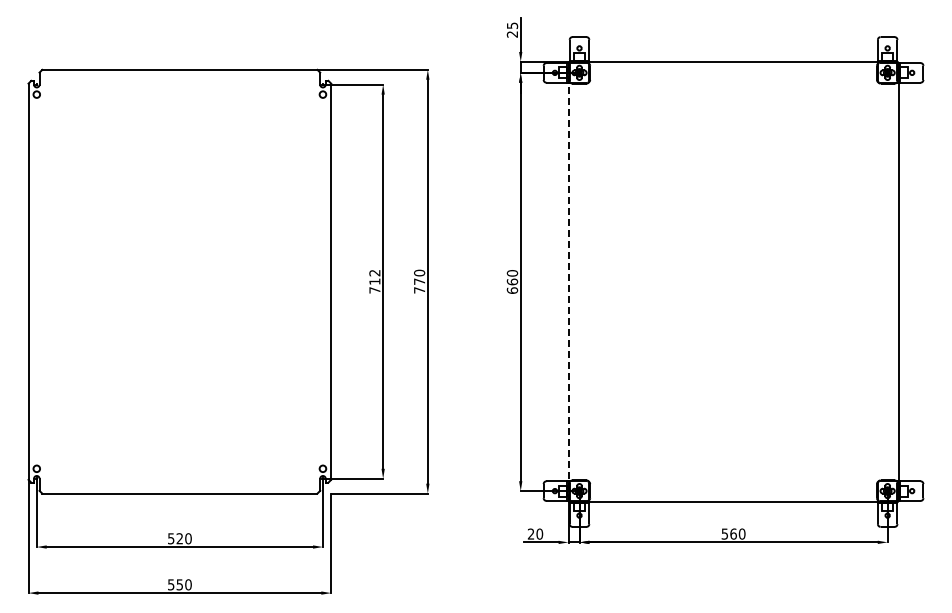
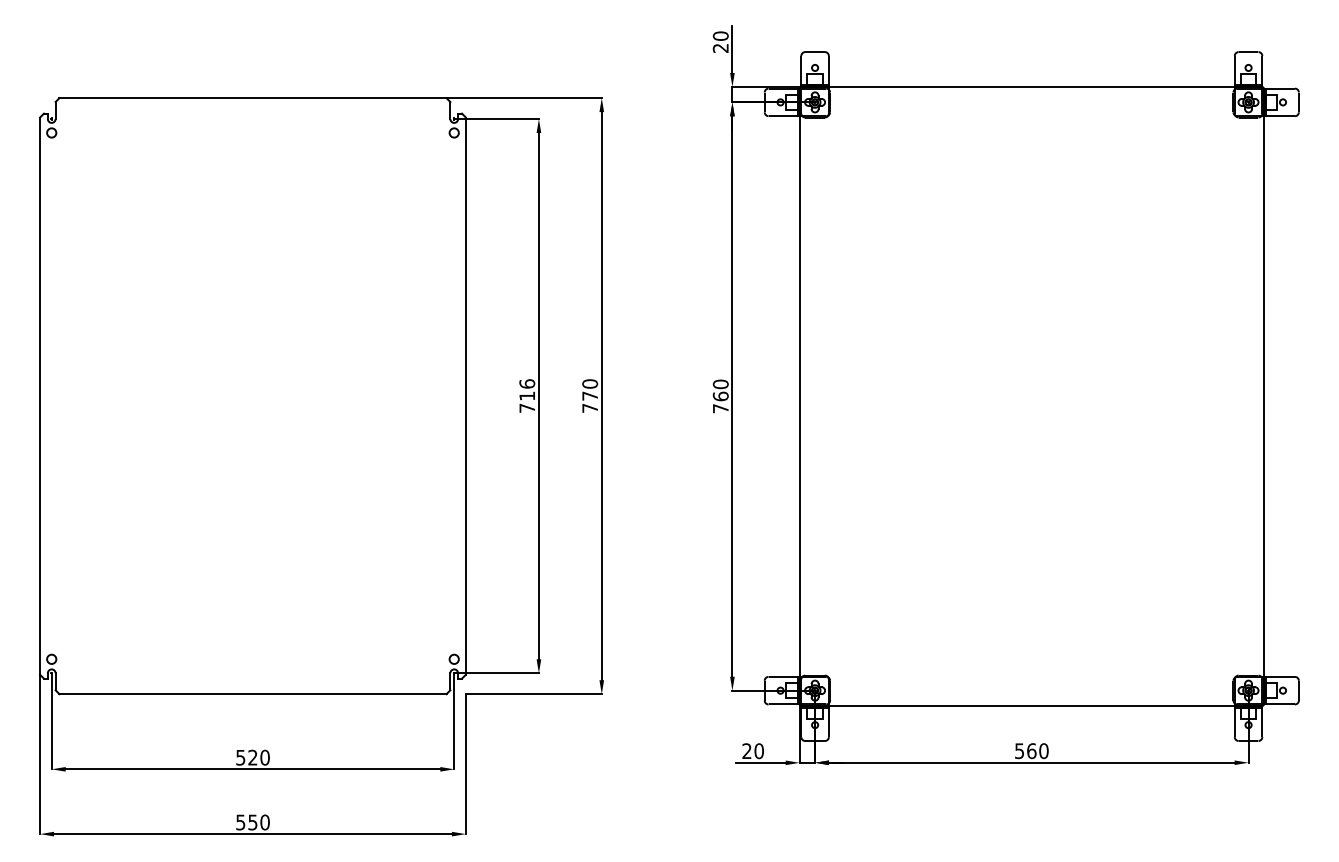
text: (512, 25) -> (720, 35), 25 -> 20
text: (374, 272) -> (526, 383), 712 -> 716
line: (568, 282) -> (799, 397), dashed -> solid
text: (512, 290) -> (720, 408), 660 -> 760

